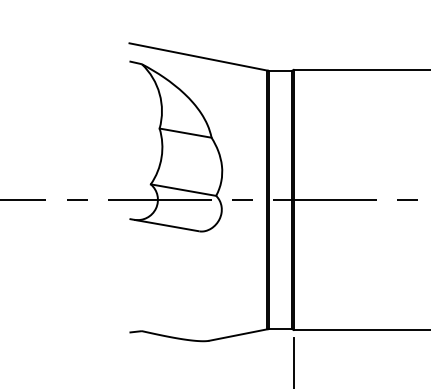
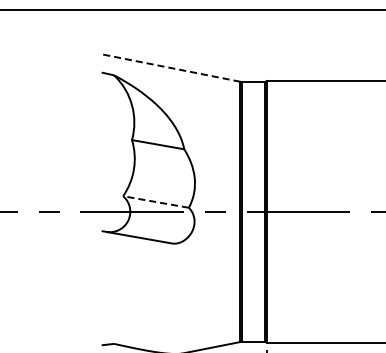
line: (197, 56) -> (170, 67), solid -> dashed
line: (182, 190) -> (155, 202), solid -> dashed

